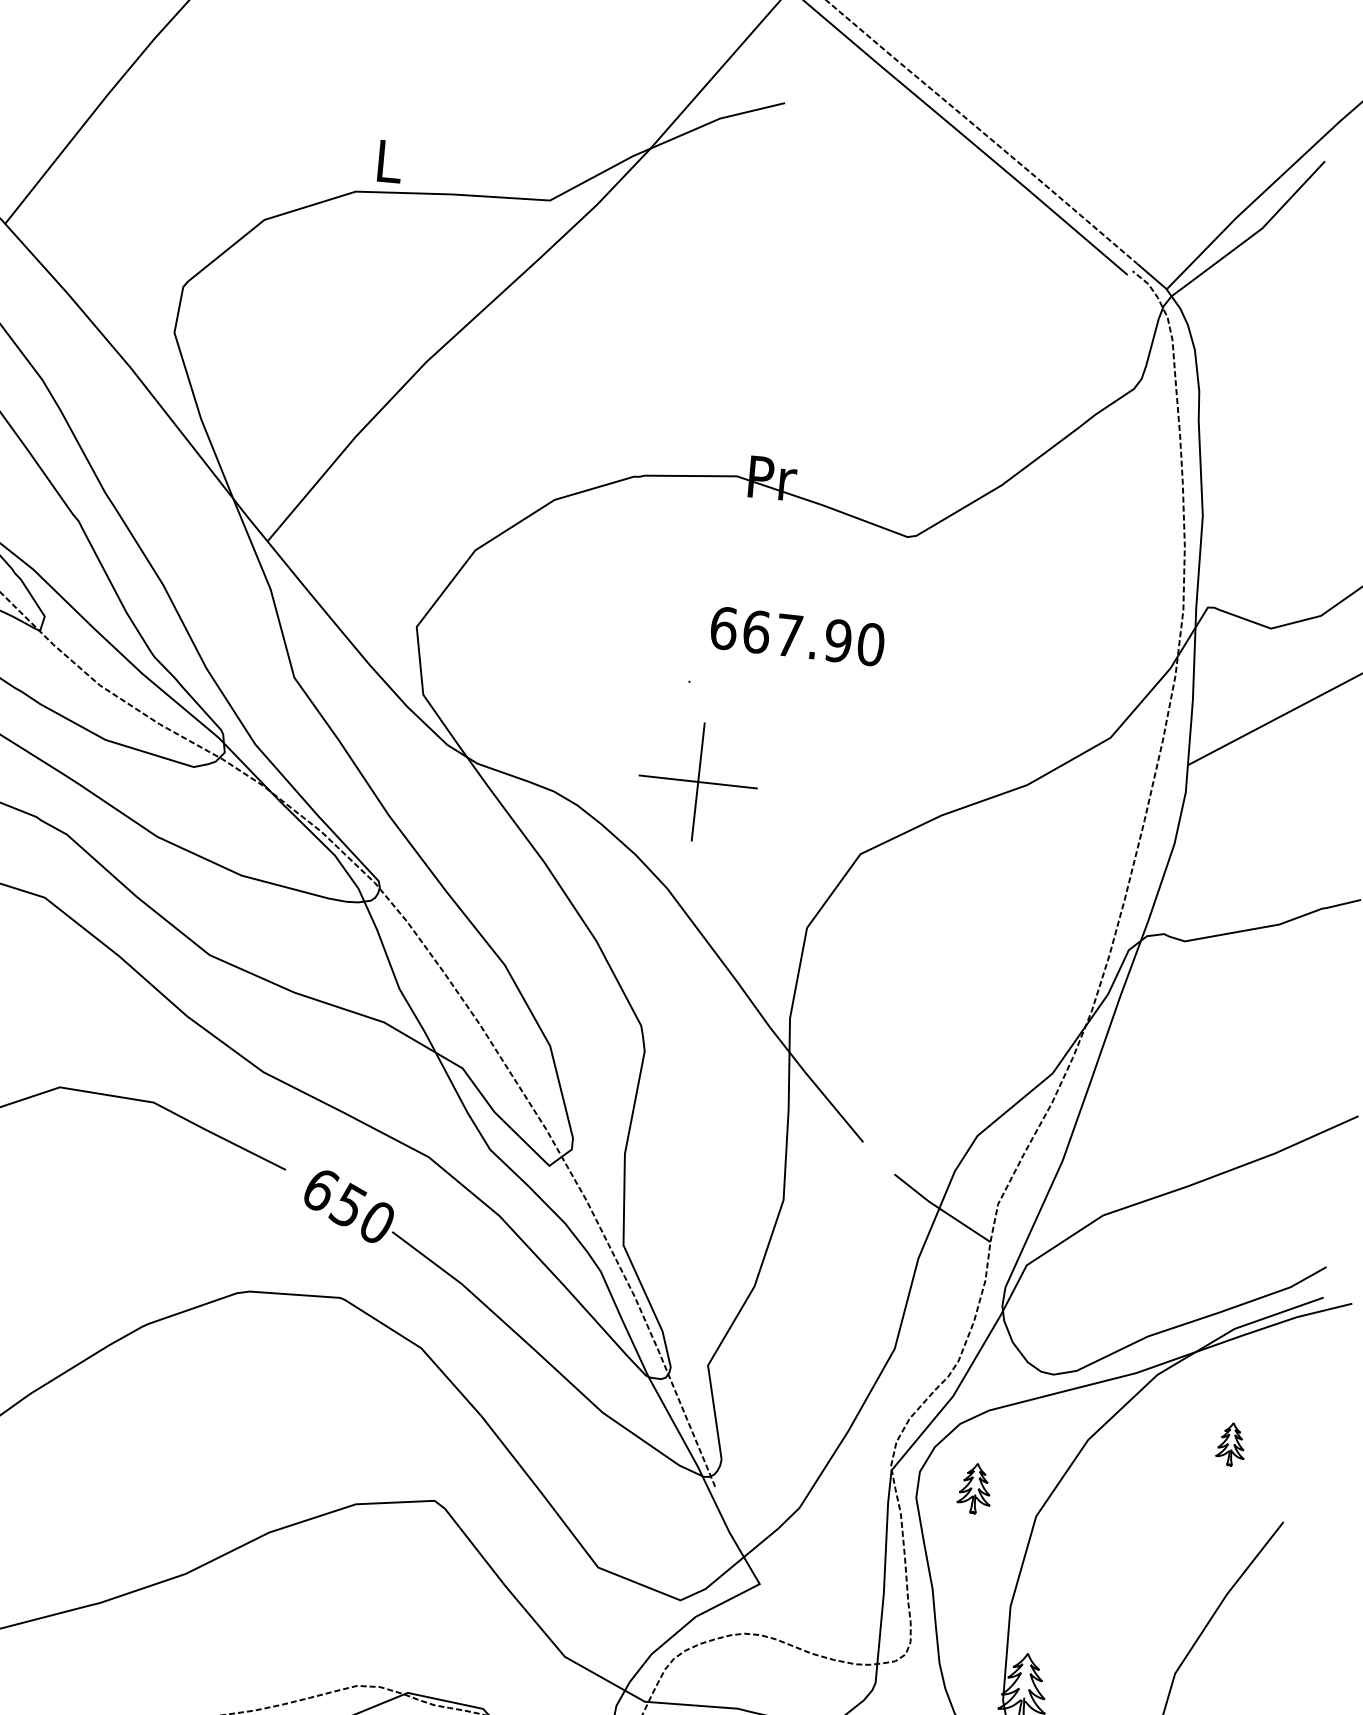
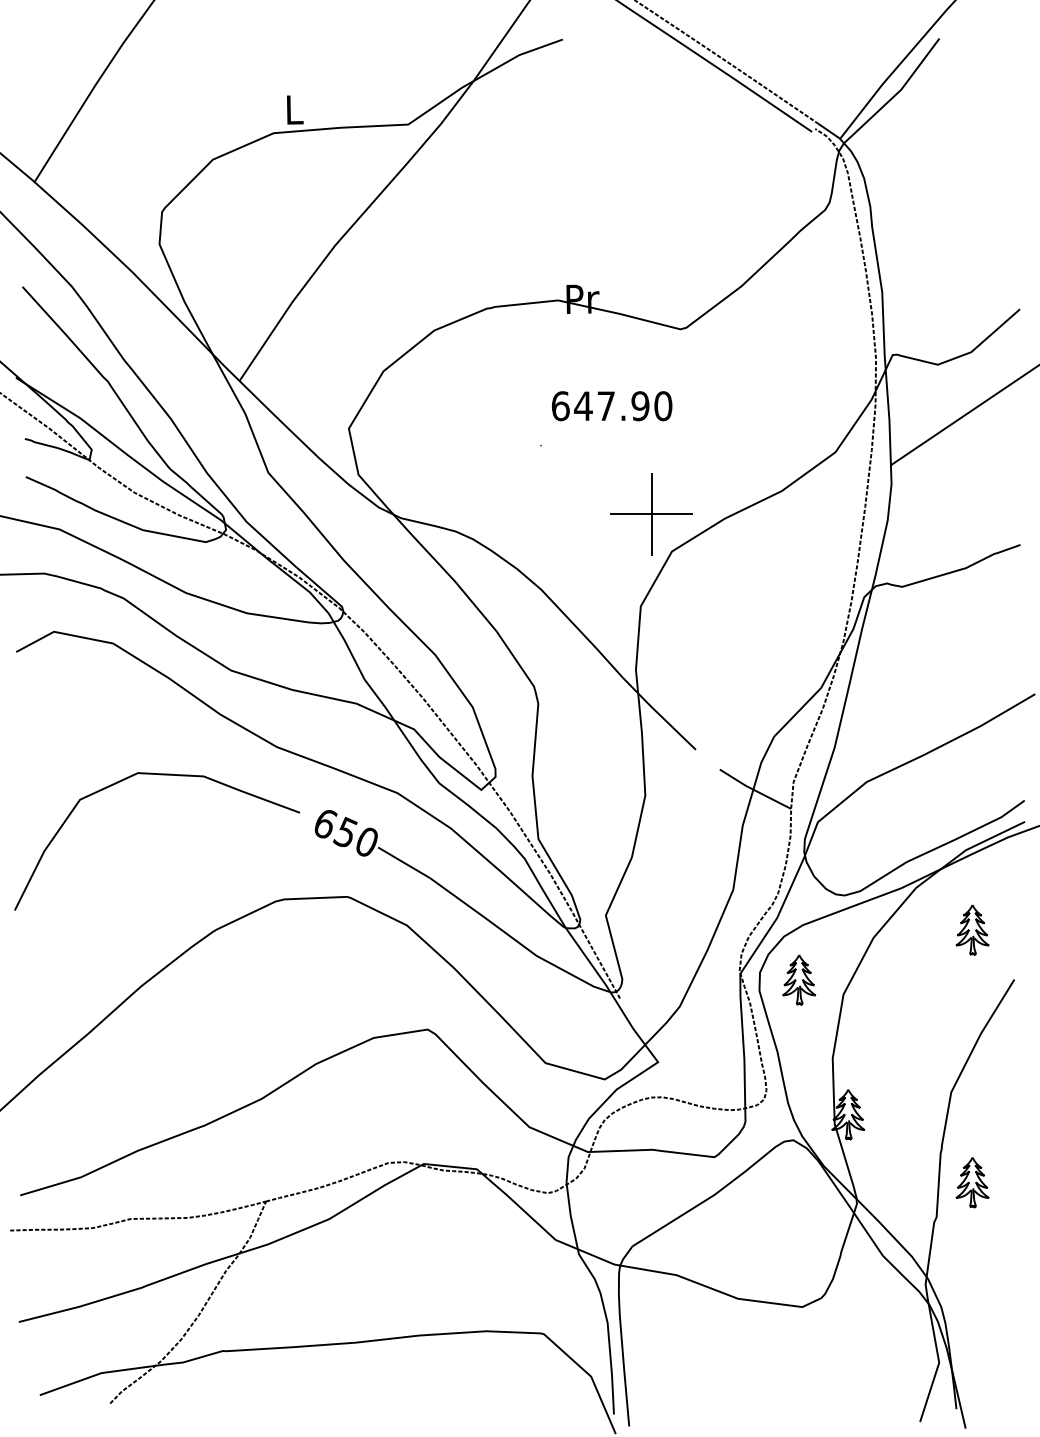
text: (756, 632) -> (583, 406), 667.90 -> 647.90
part: (697, 782) -> (651, 514), moved
part: (1231, 1443) -> (972, 929), size x1.67
part: (975, 1487) -> (799, 979), size x1.43

